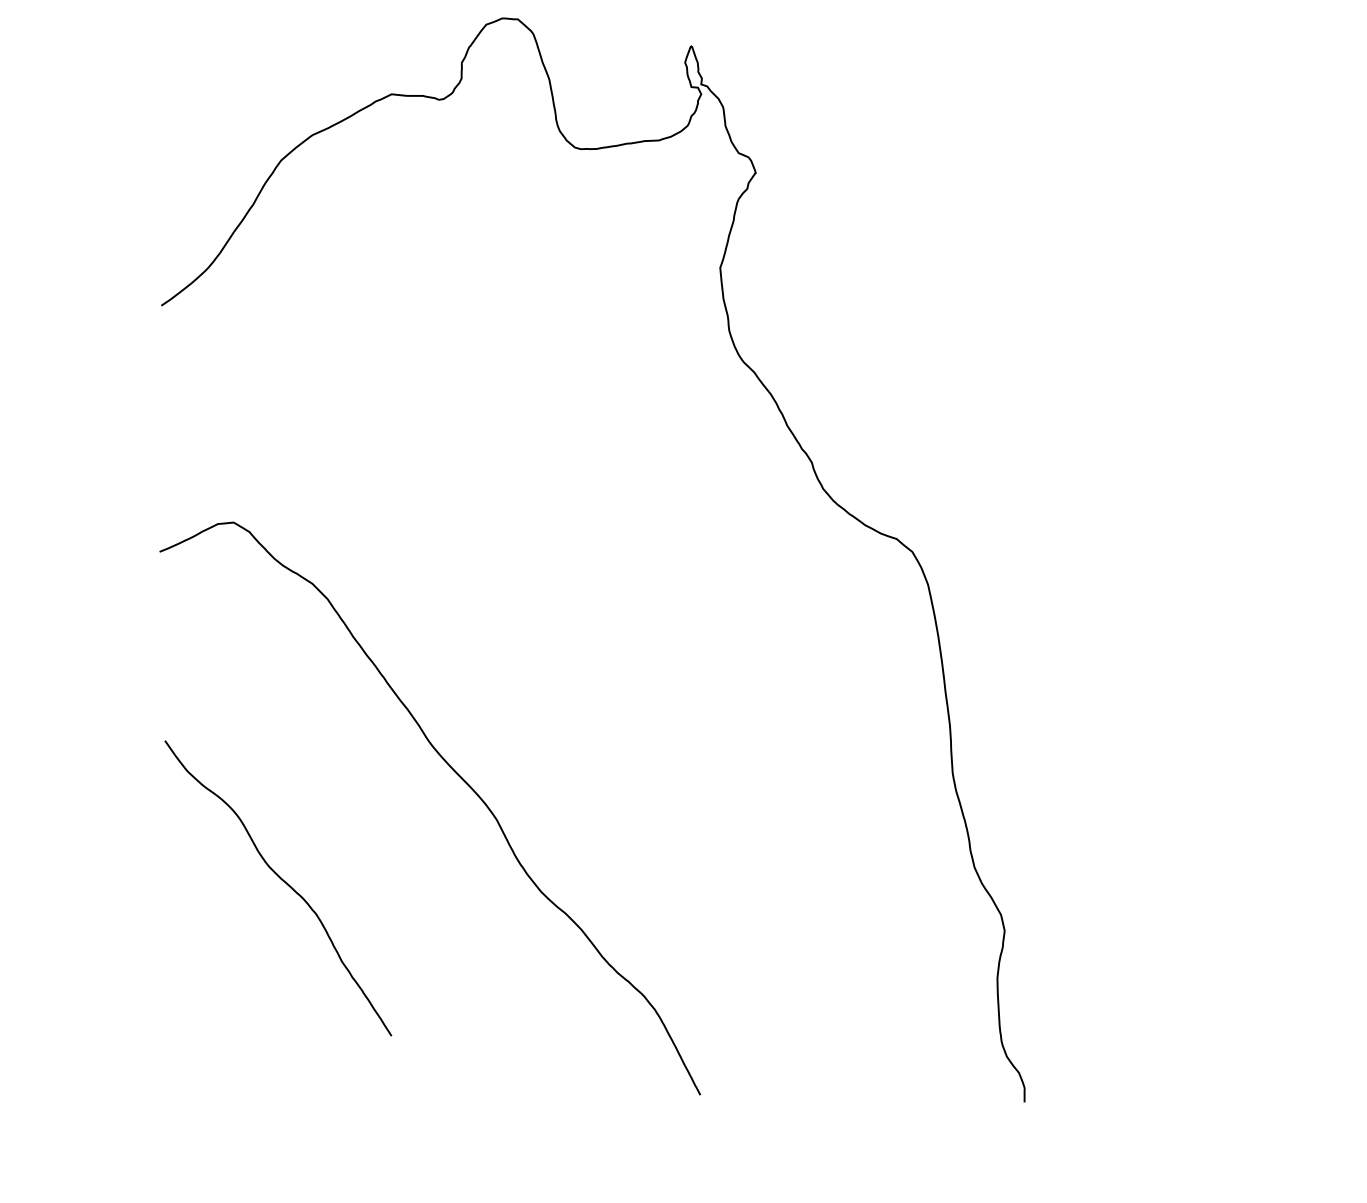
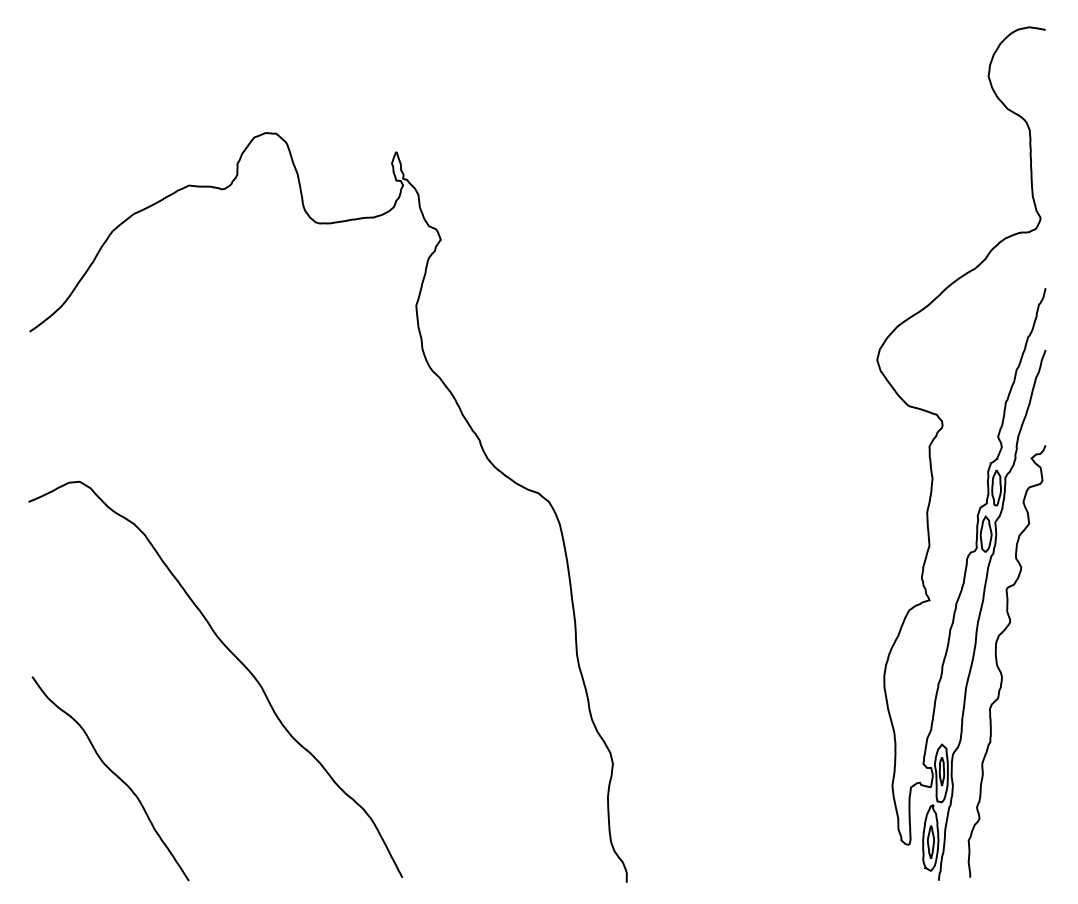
curve: (282, 882) -> (113, 774), moved

